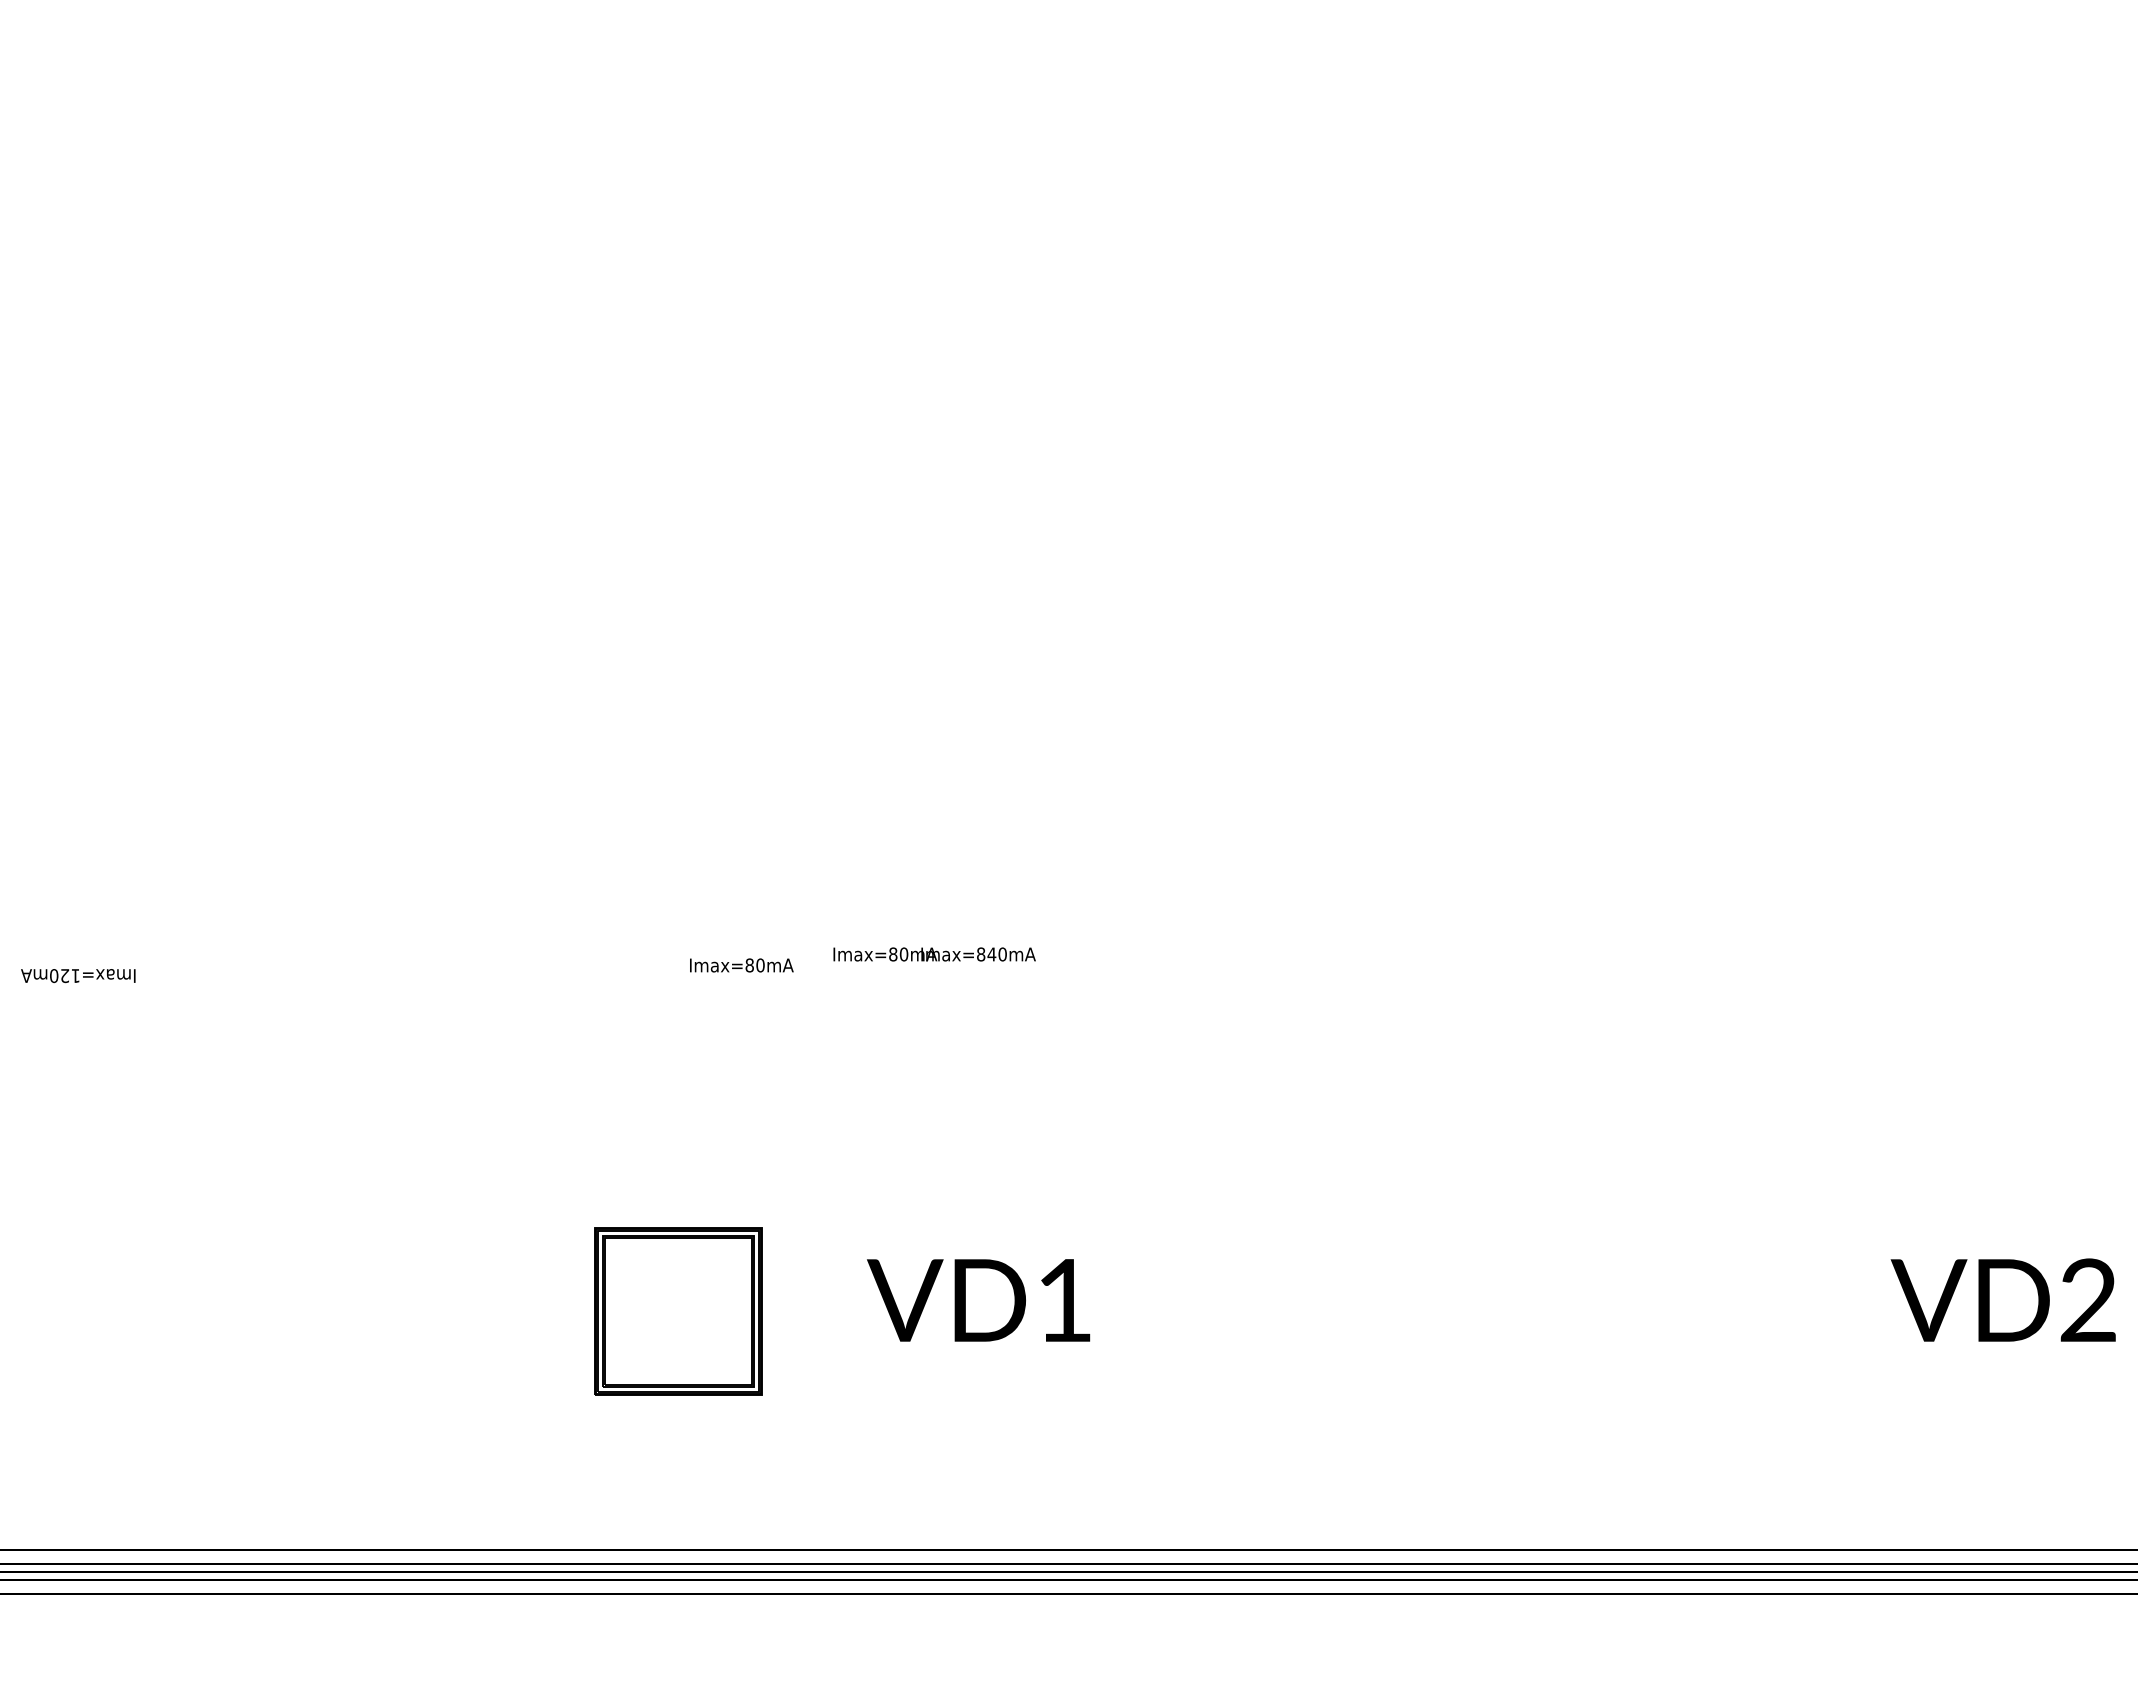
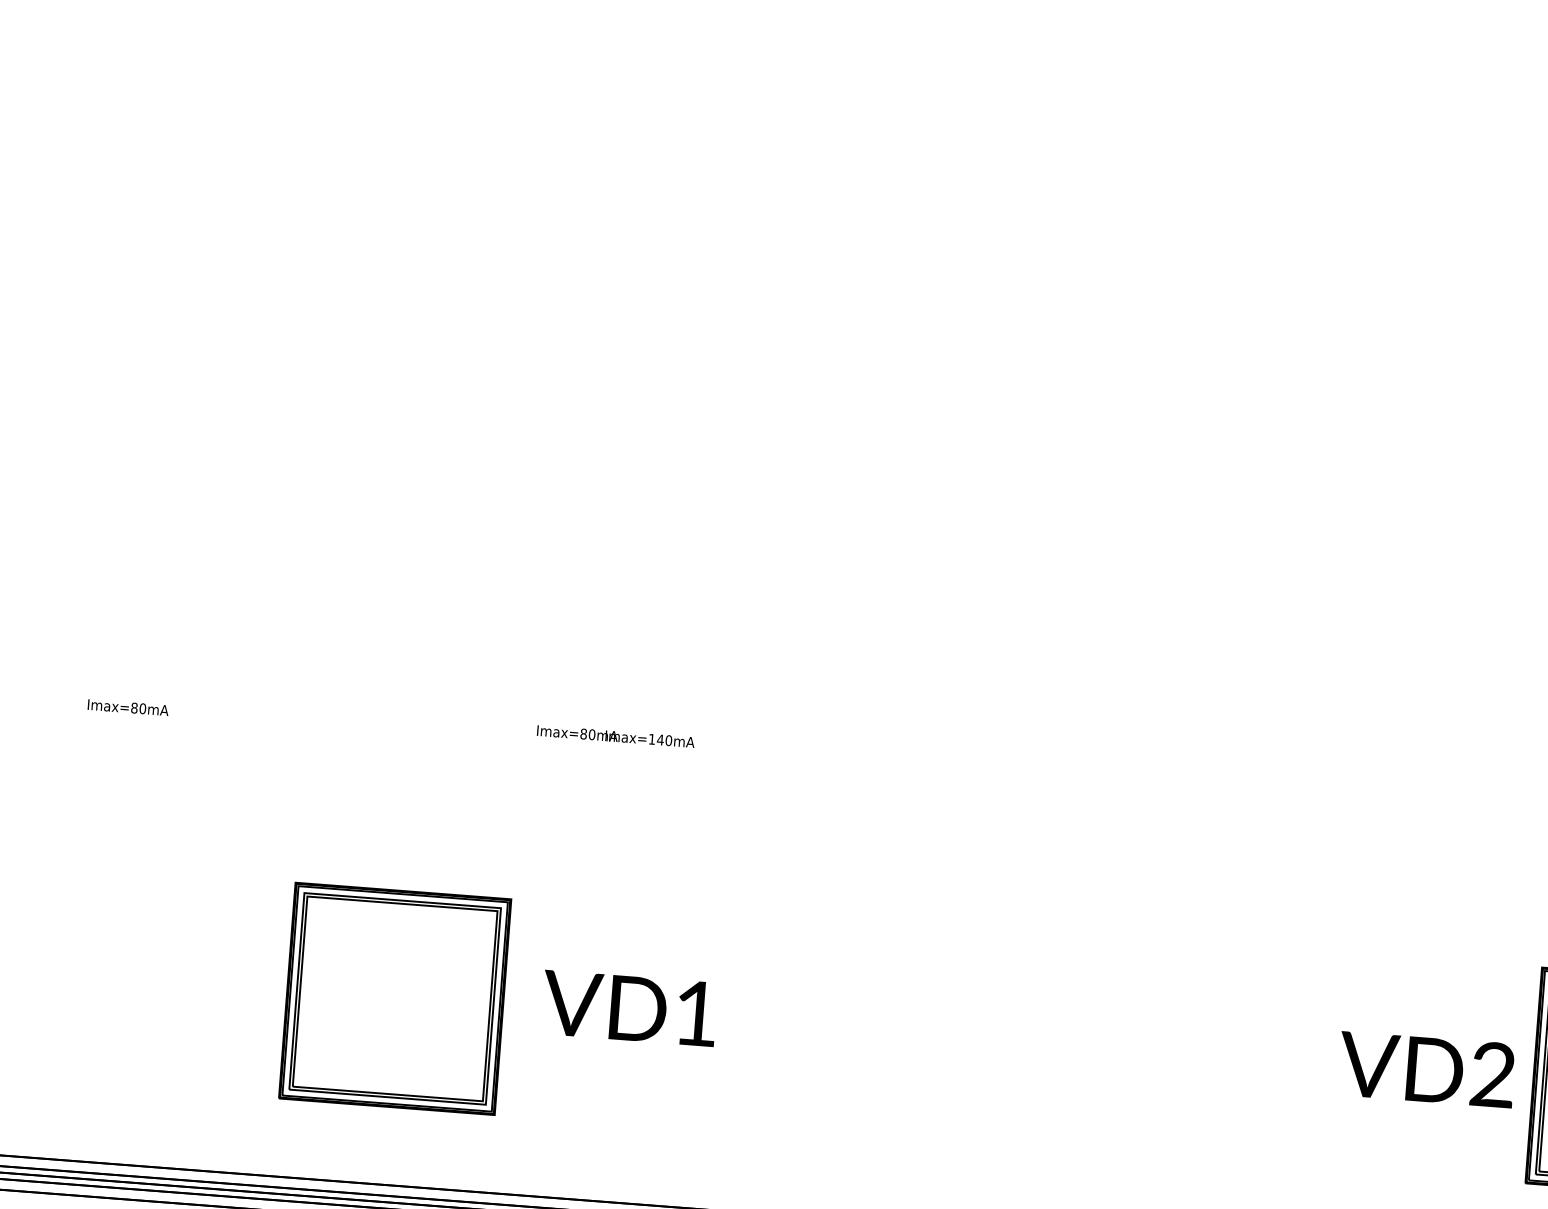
text: (981, 954) -> (652, 739), Imax=840mA -> Imax=140mA
text: (741, 965) -> (128, 707), moved
part: (678, 1311) -> (395, 999), size x1.67

